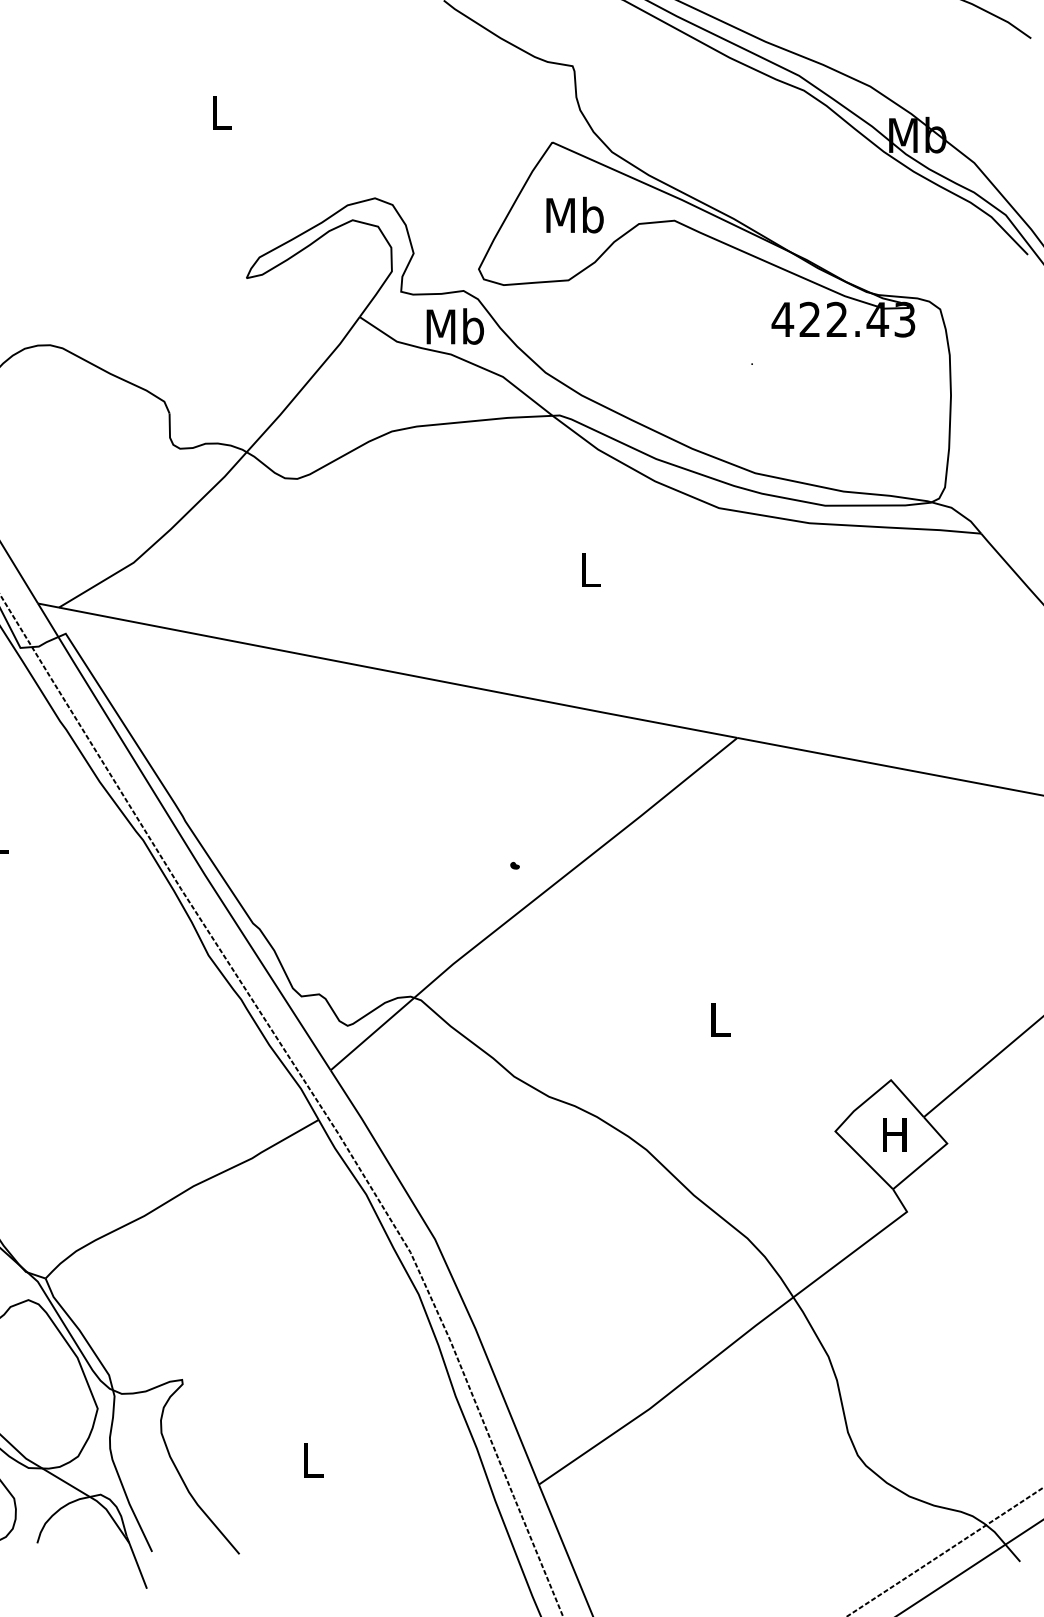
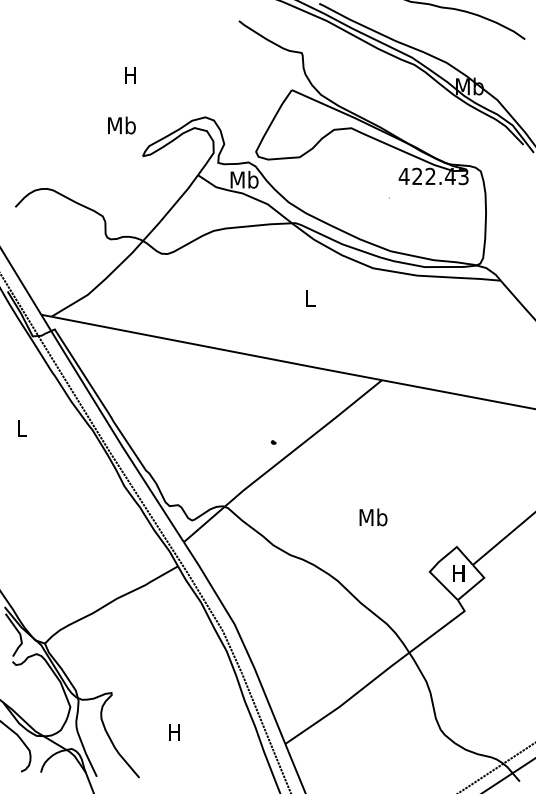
text: (221, 112) -> (130, 75), L -> H
text: (574, 215) -> (121, 125), moved
text: (719, 1019) -> (373, 517), L -> Mb
text: (311, 1461) -> (174, 732), L -> H

